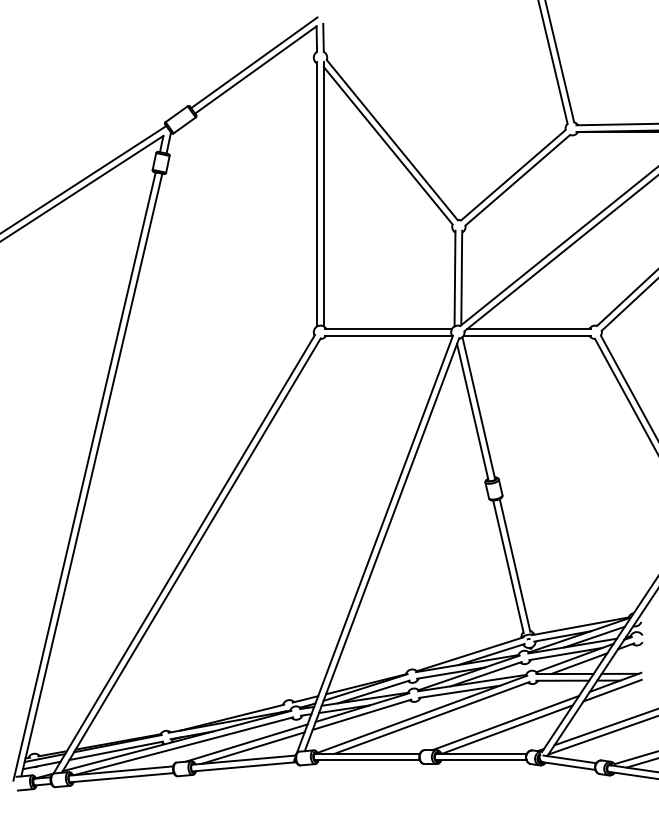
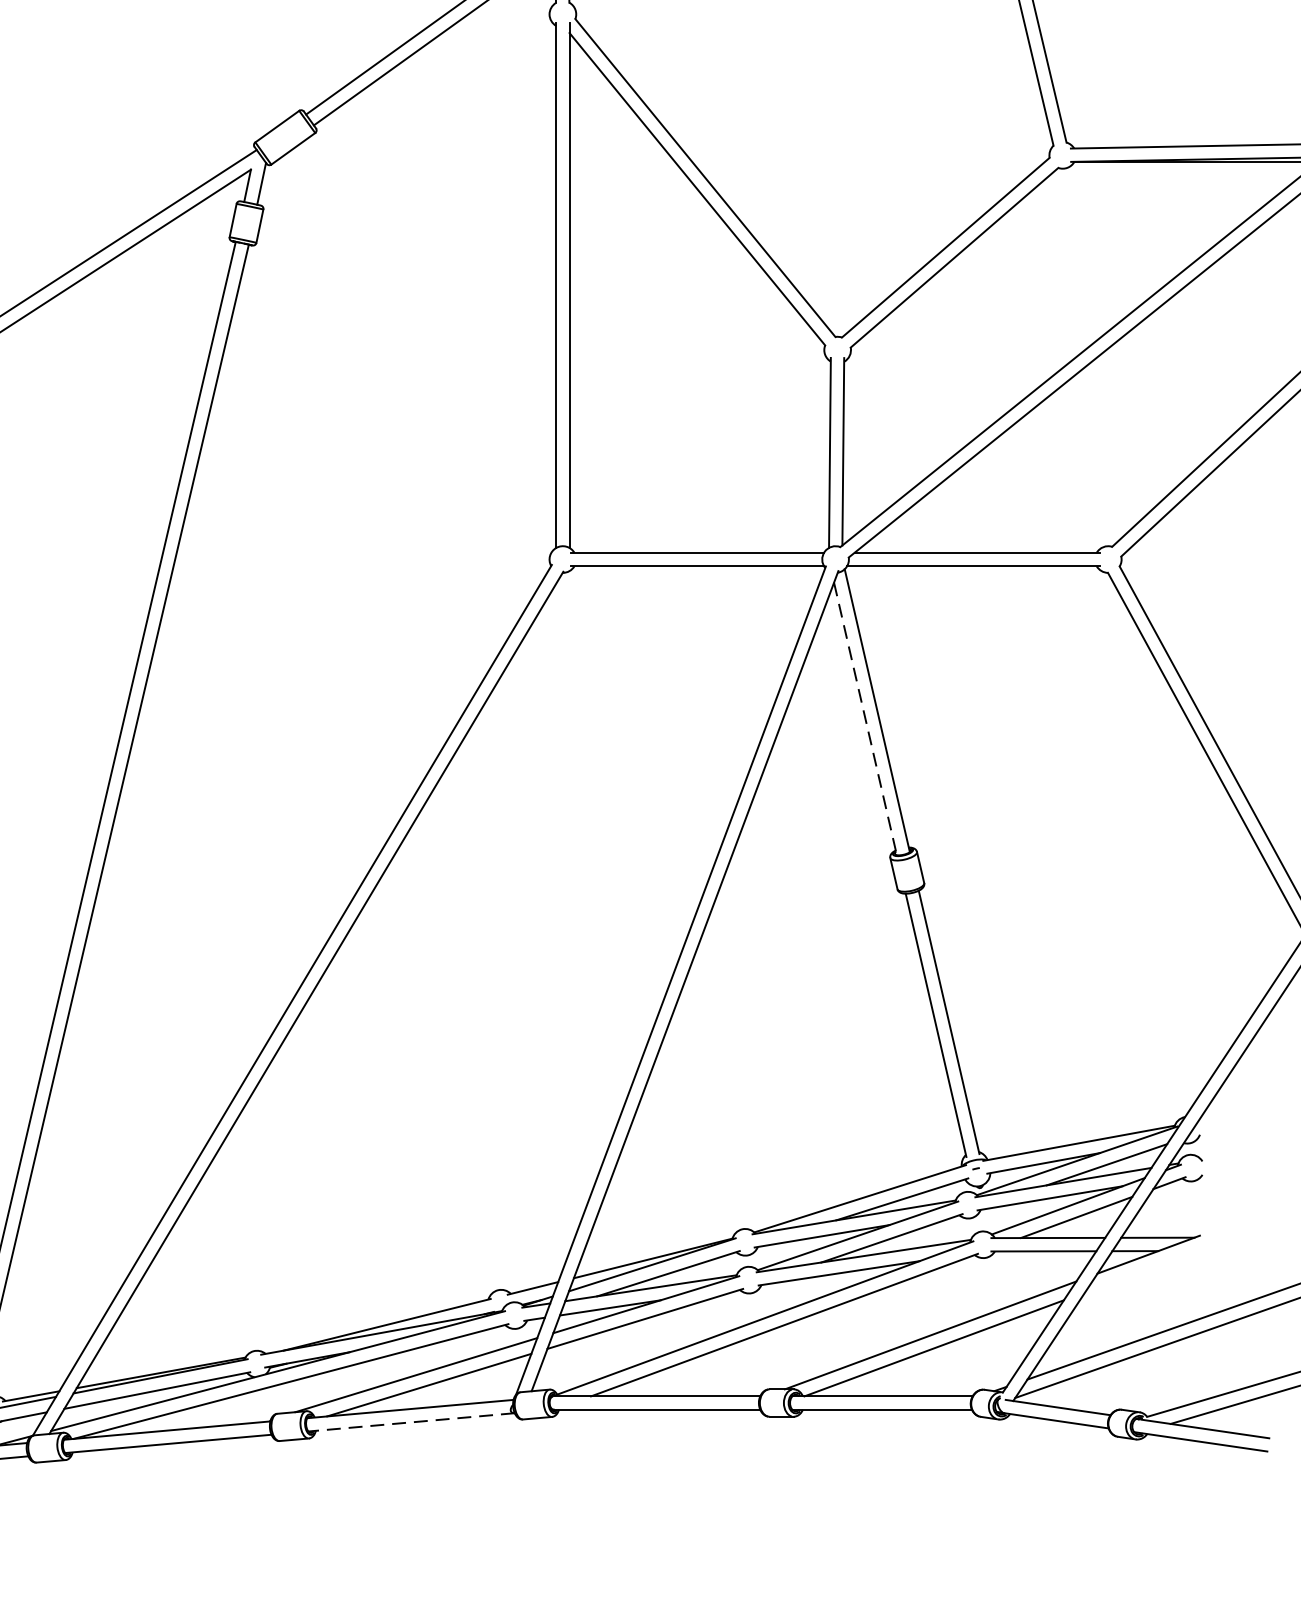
line: (473, 413) -> (866, 720), solid -> dashed
line: (612, 690) -> (1142, 1270), removed
line: (243, 766) -> (409, 1421), solid -> dashed

